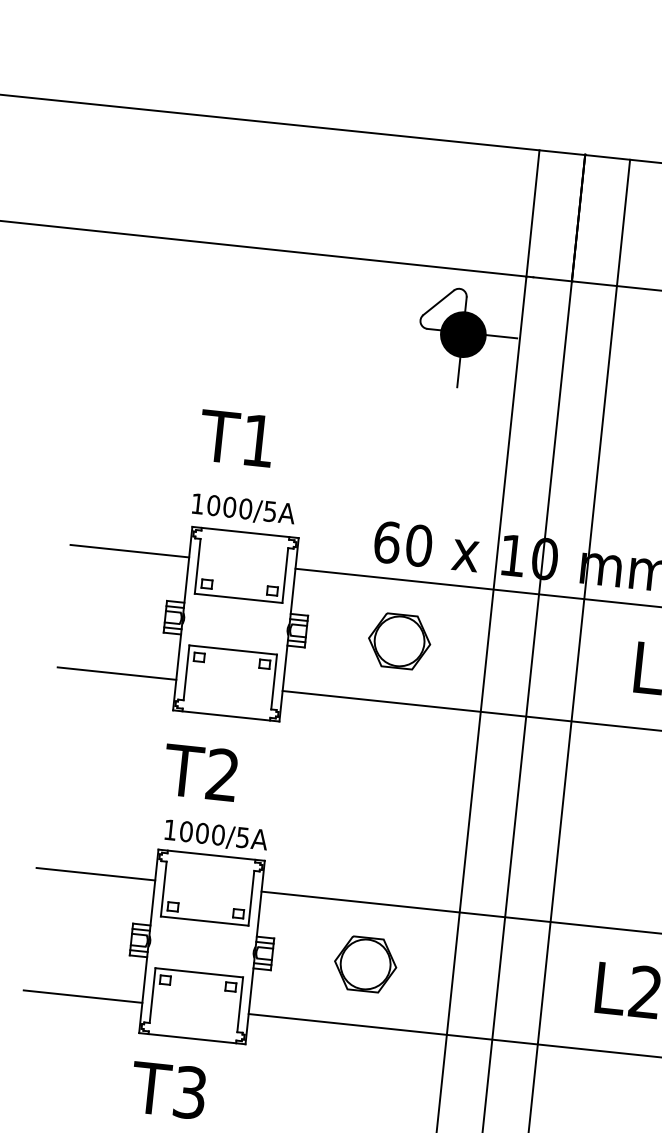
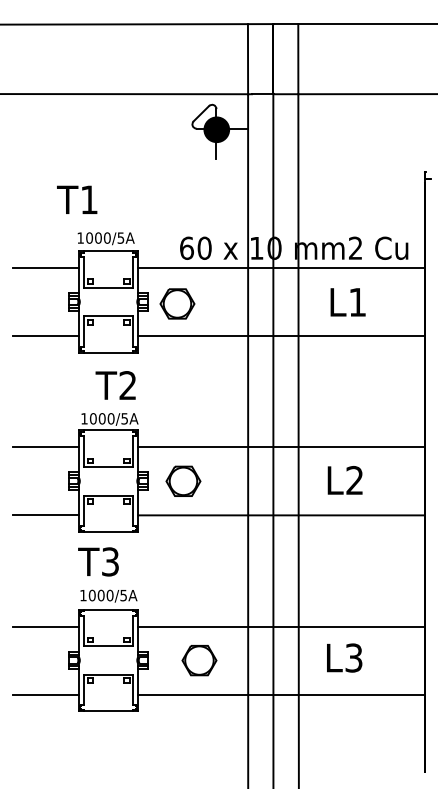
text: (237, 437) -> (77, 199), moved
part: (399, 640) -> (177, 303), moved
text: (200, 772) -> (115, 385), moved
part: (365, 962) -> (183, 480), moved

